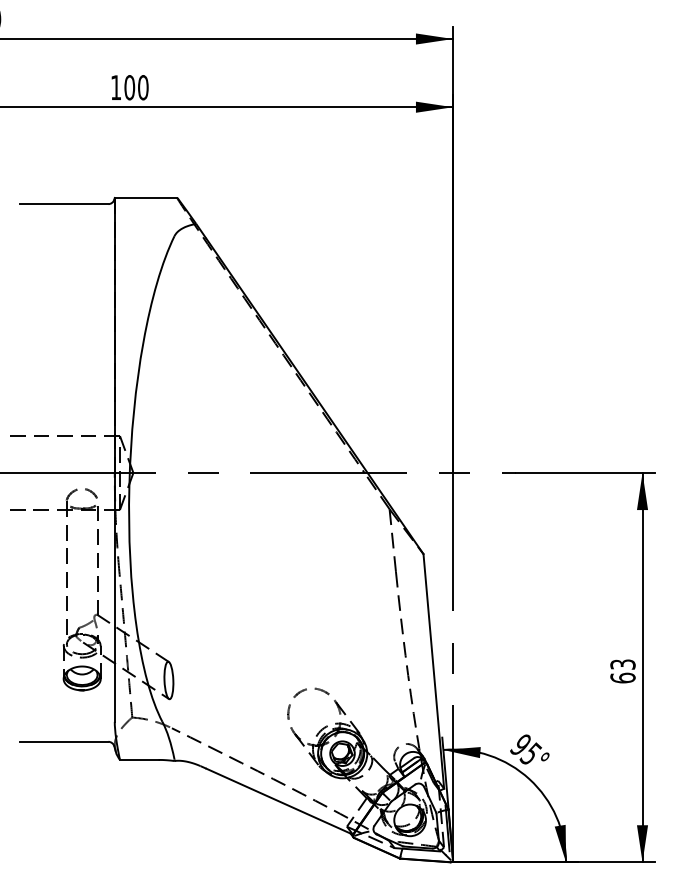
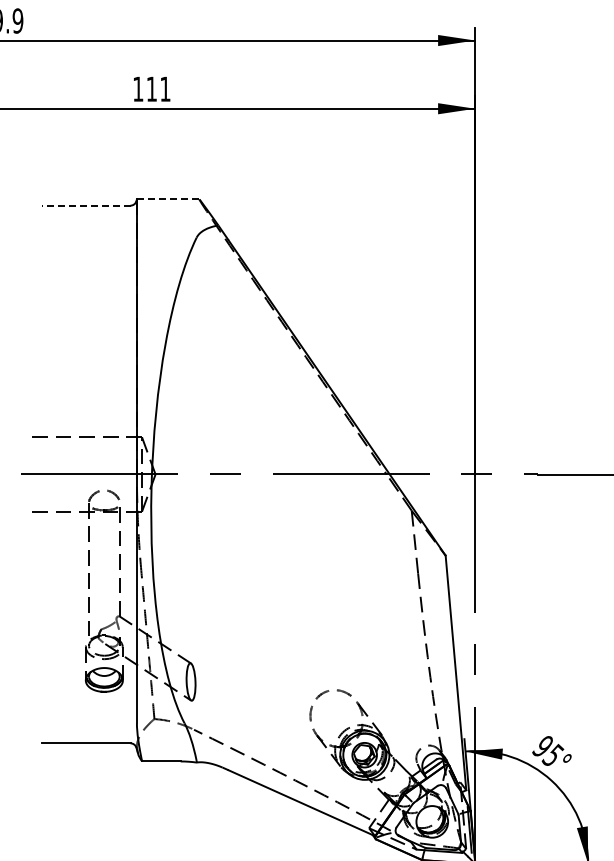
text: (136, 87) -> (158, 89), 100 -> 111
line: (145, 197) -> (167, 199), solid -> dashed
line: (63, 204) -> (85, 206), solid -> dashed

